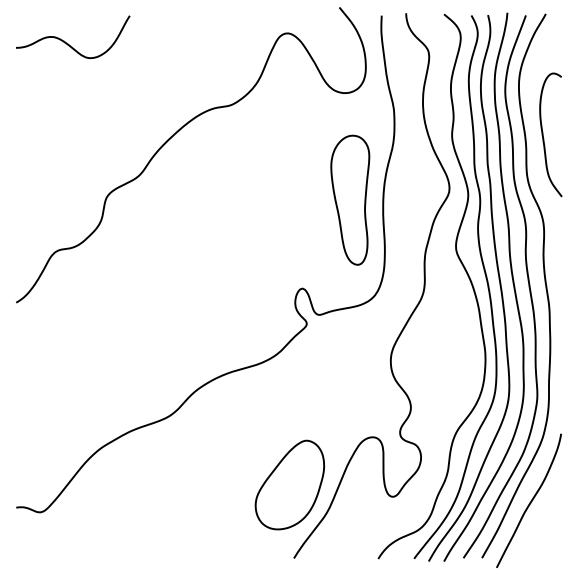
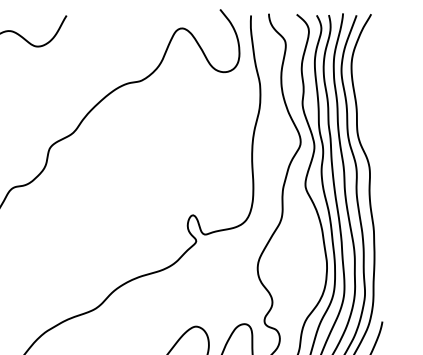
curve: (543, 134) -> (369, 102), removed
part: (350, 199) -> (228, 150), removed

